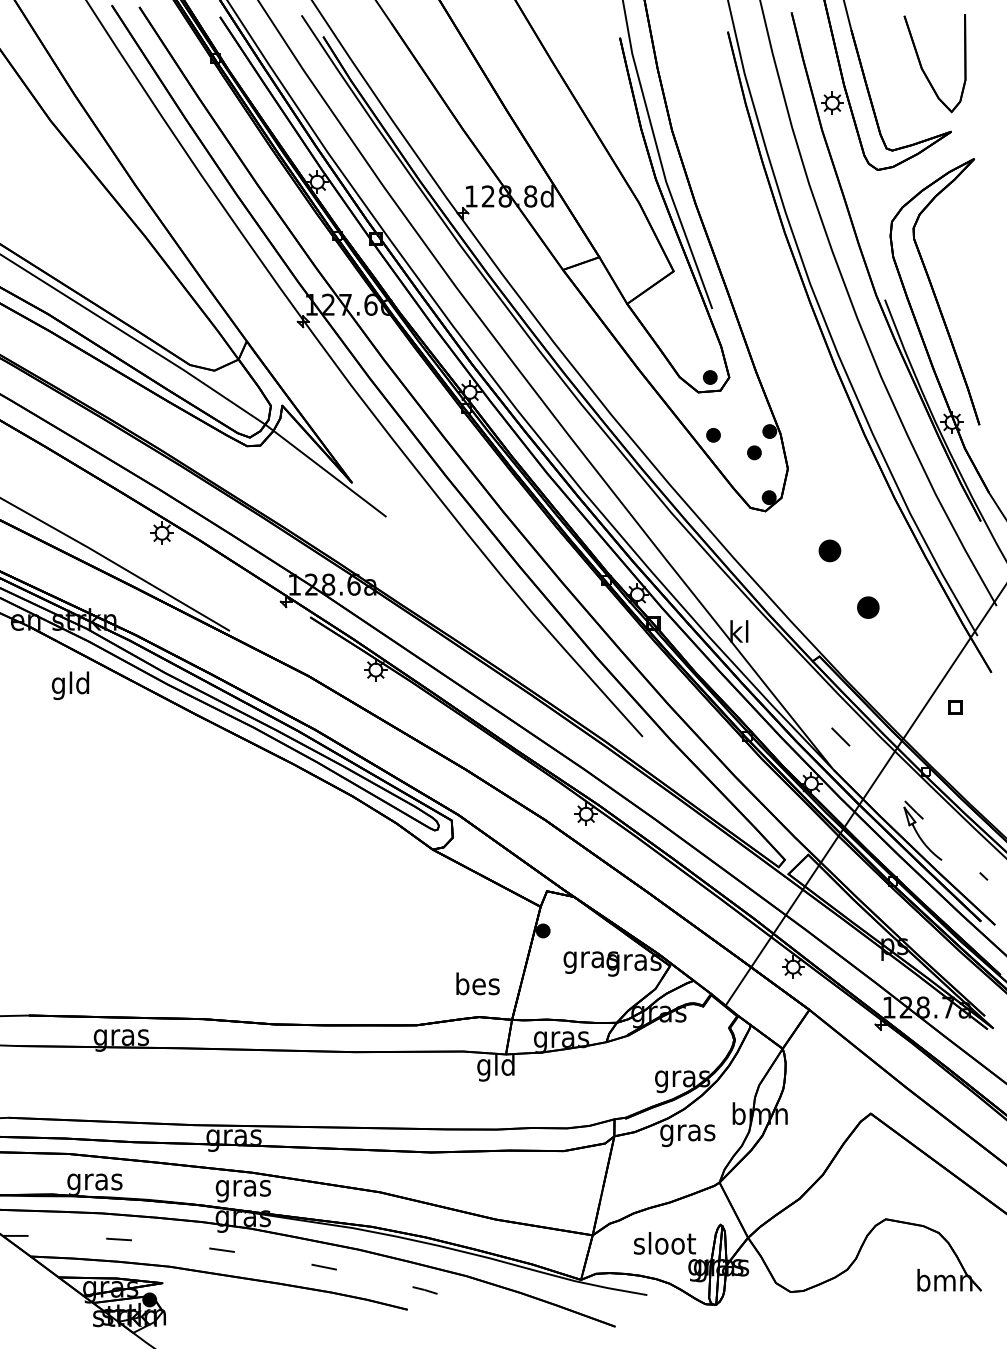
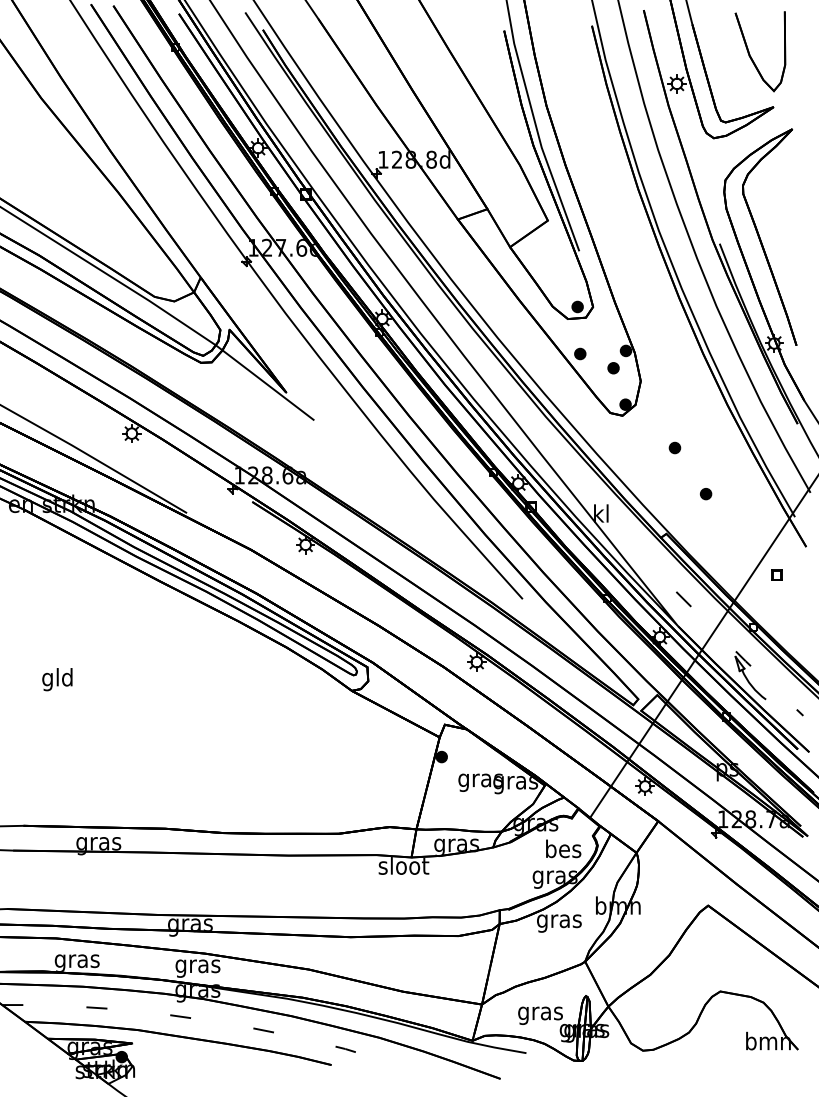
part: (829, 550) -> (674, 447), size x0.62
part: (867, 607) -> (705, 494), size x0.62
text: (70, 685) -> (57, 679), moved
text: (477, 983) -> (563, 848), moved
text: (496, 1067) -> (403, 868), gld -> sloot
text: (664, 1246) -> (540, 1013), sloot -> gras

